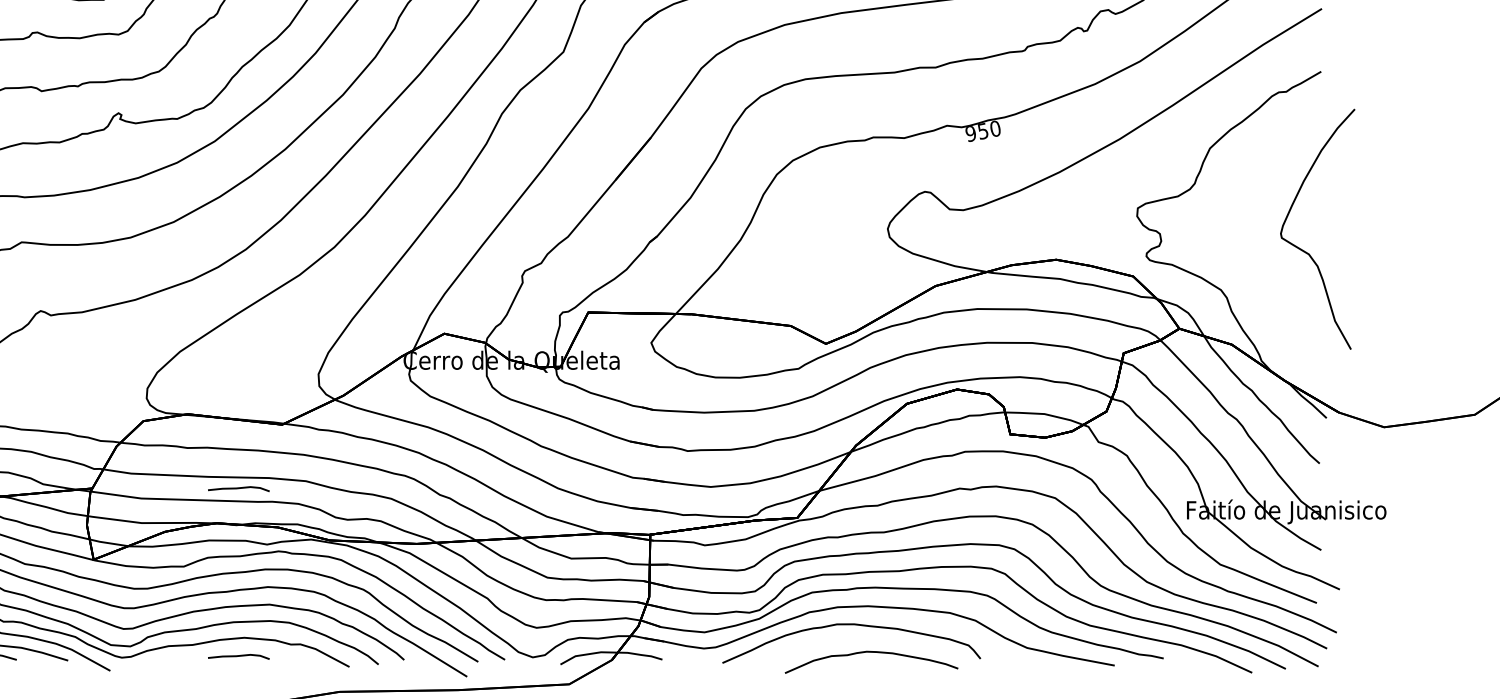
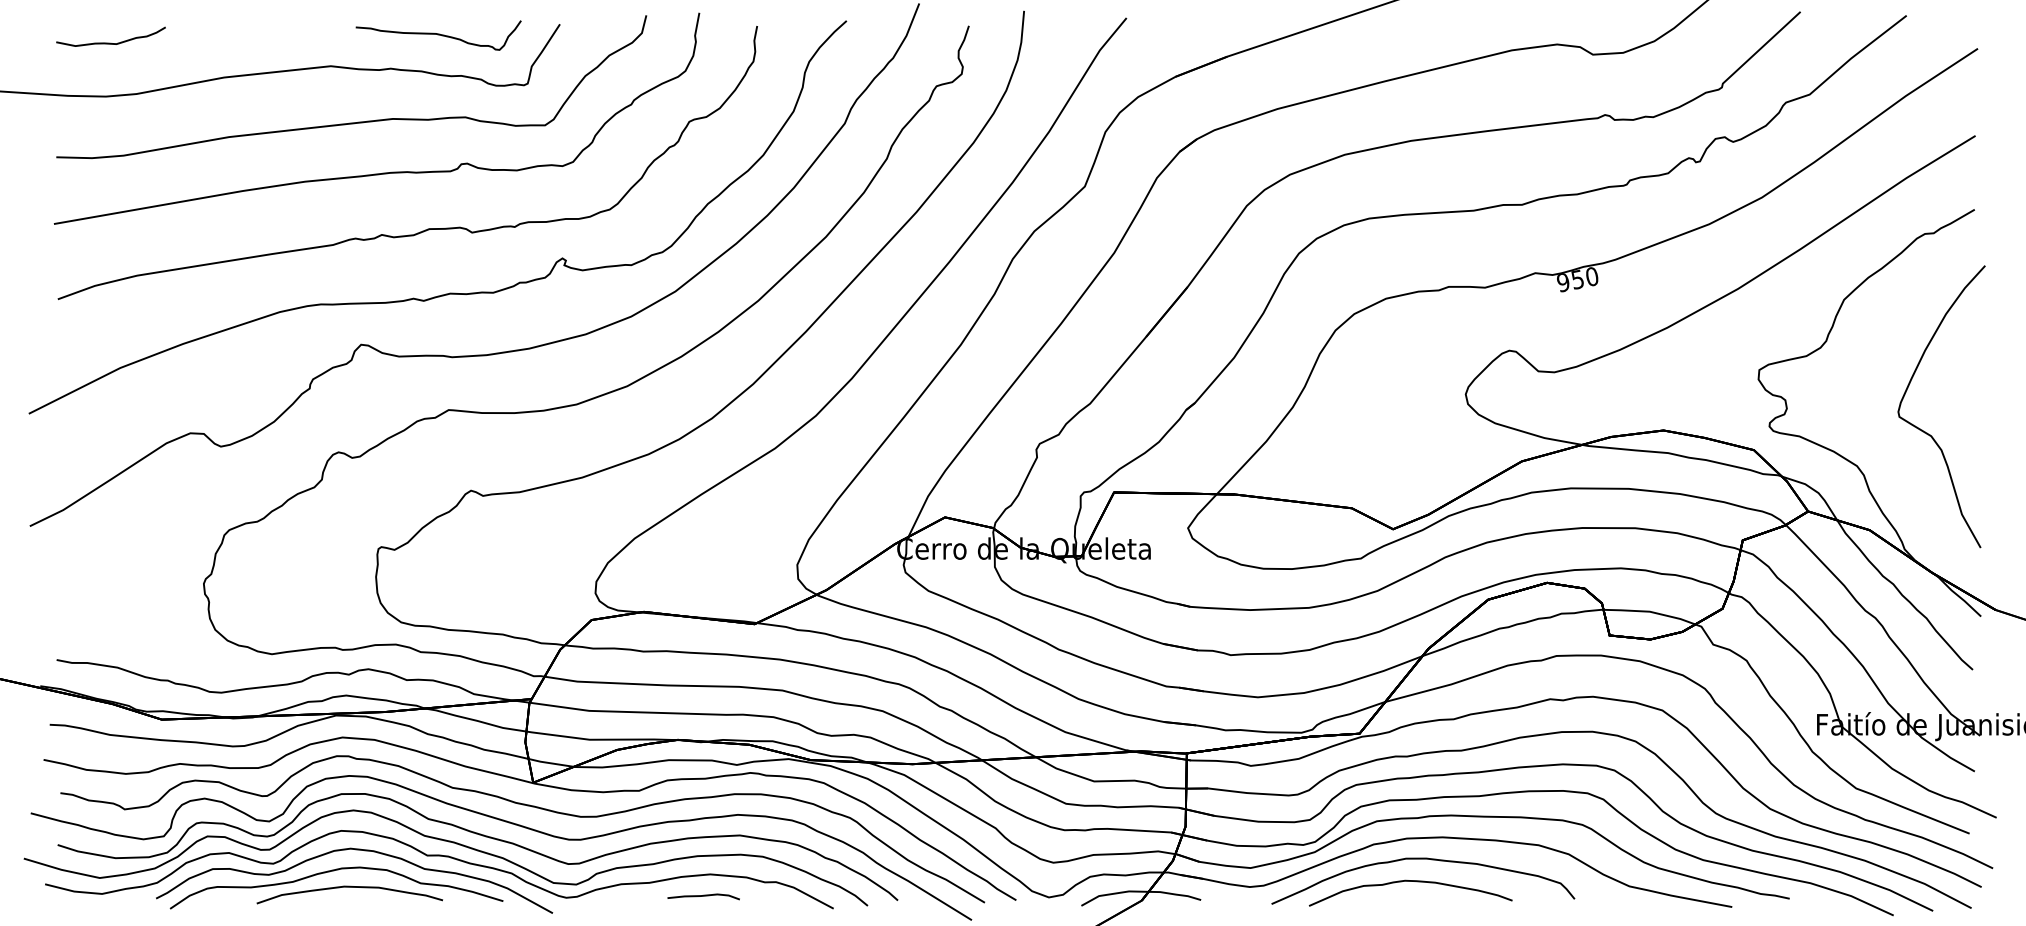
curve: (1305, 251) -> (1927, 432), moved
curve: (238, 488) -> (703, 699), removed
curve: (871, 652) -> (1410, 881), moved

